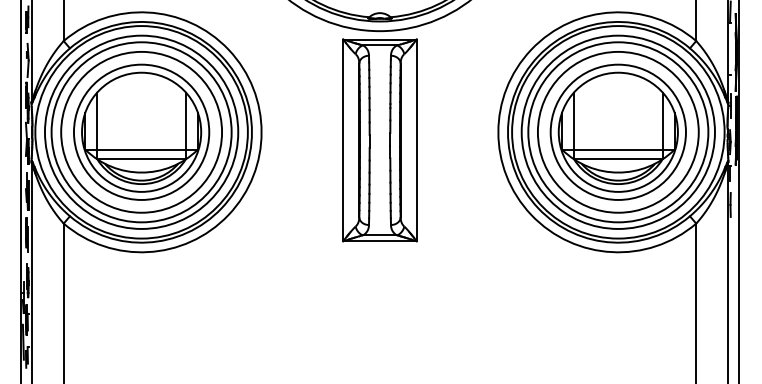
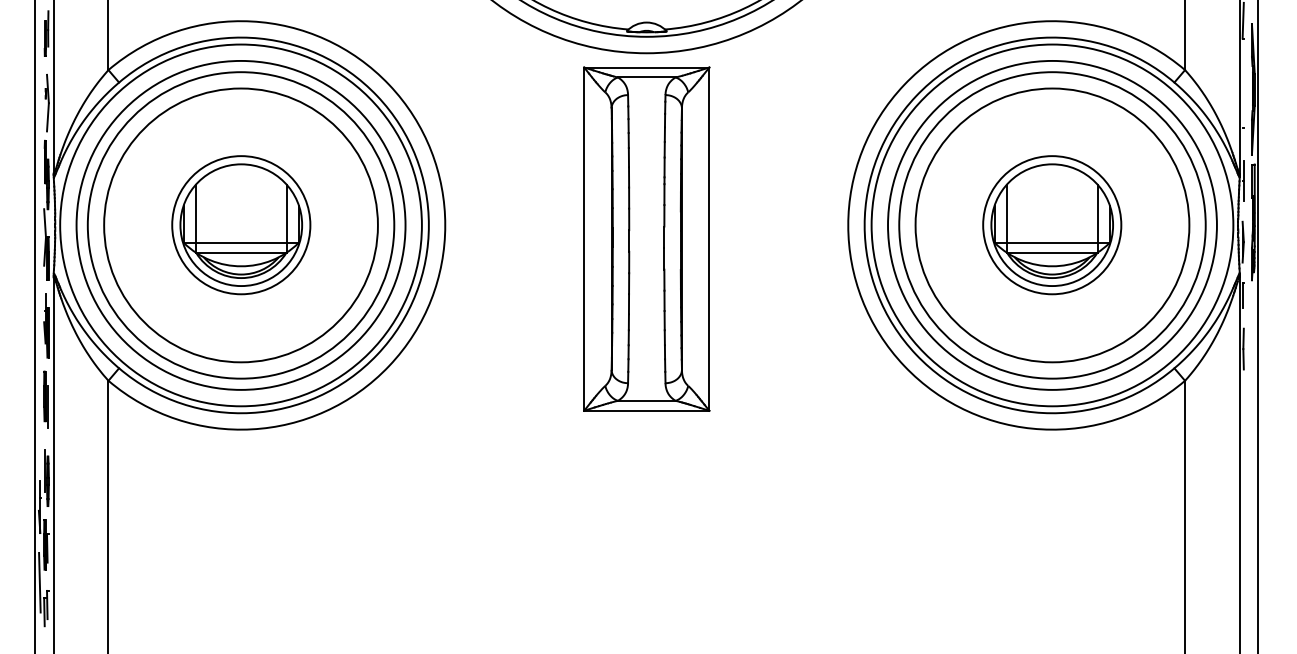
part: (141, 131) -> (240, 224), size x0.6
part: (617, 131) -> (1051, 224), size x0.6

